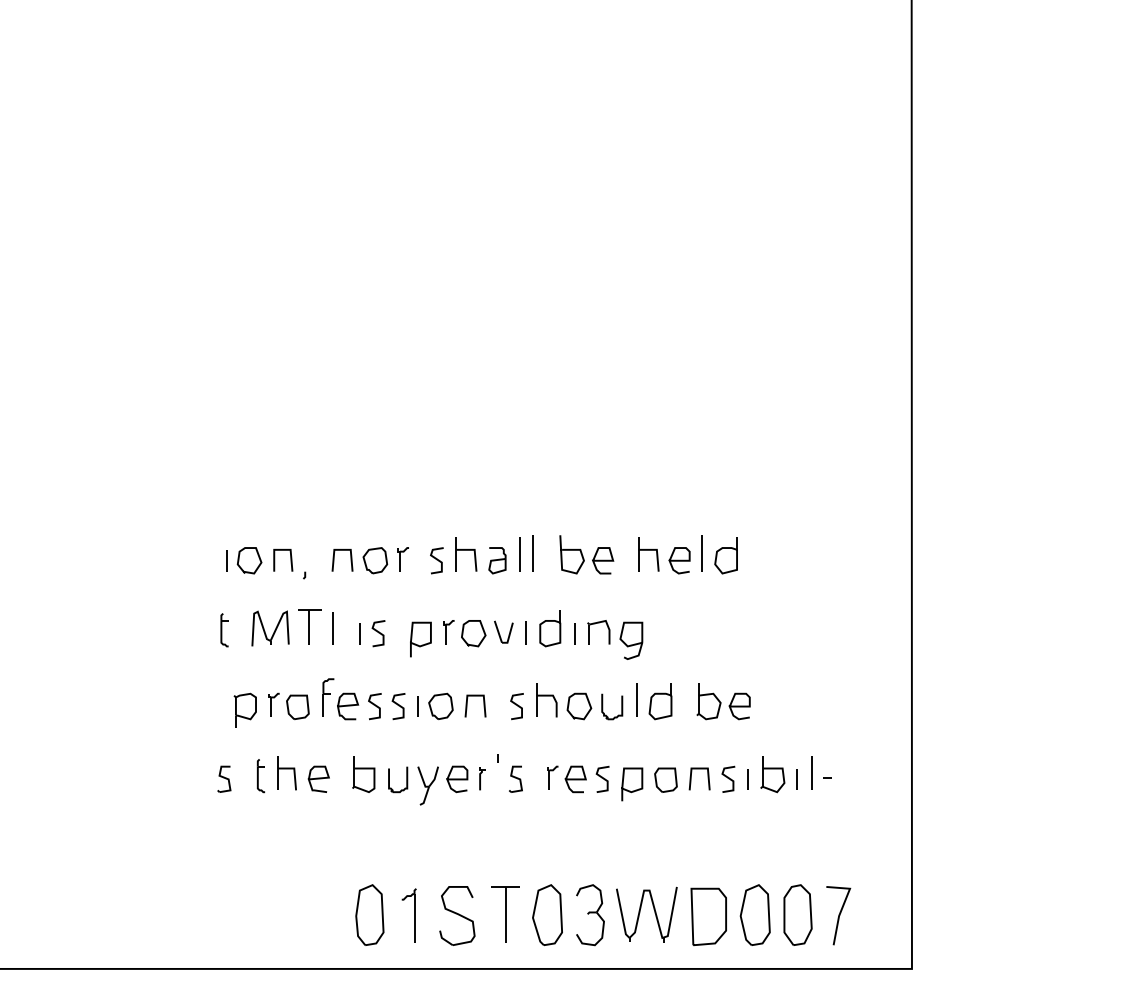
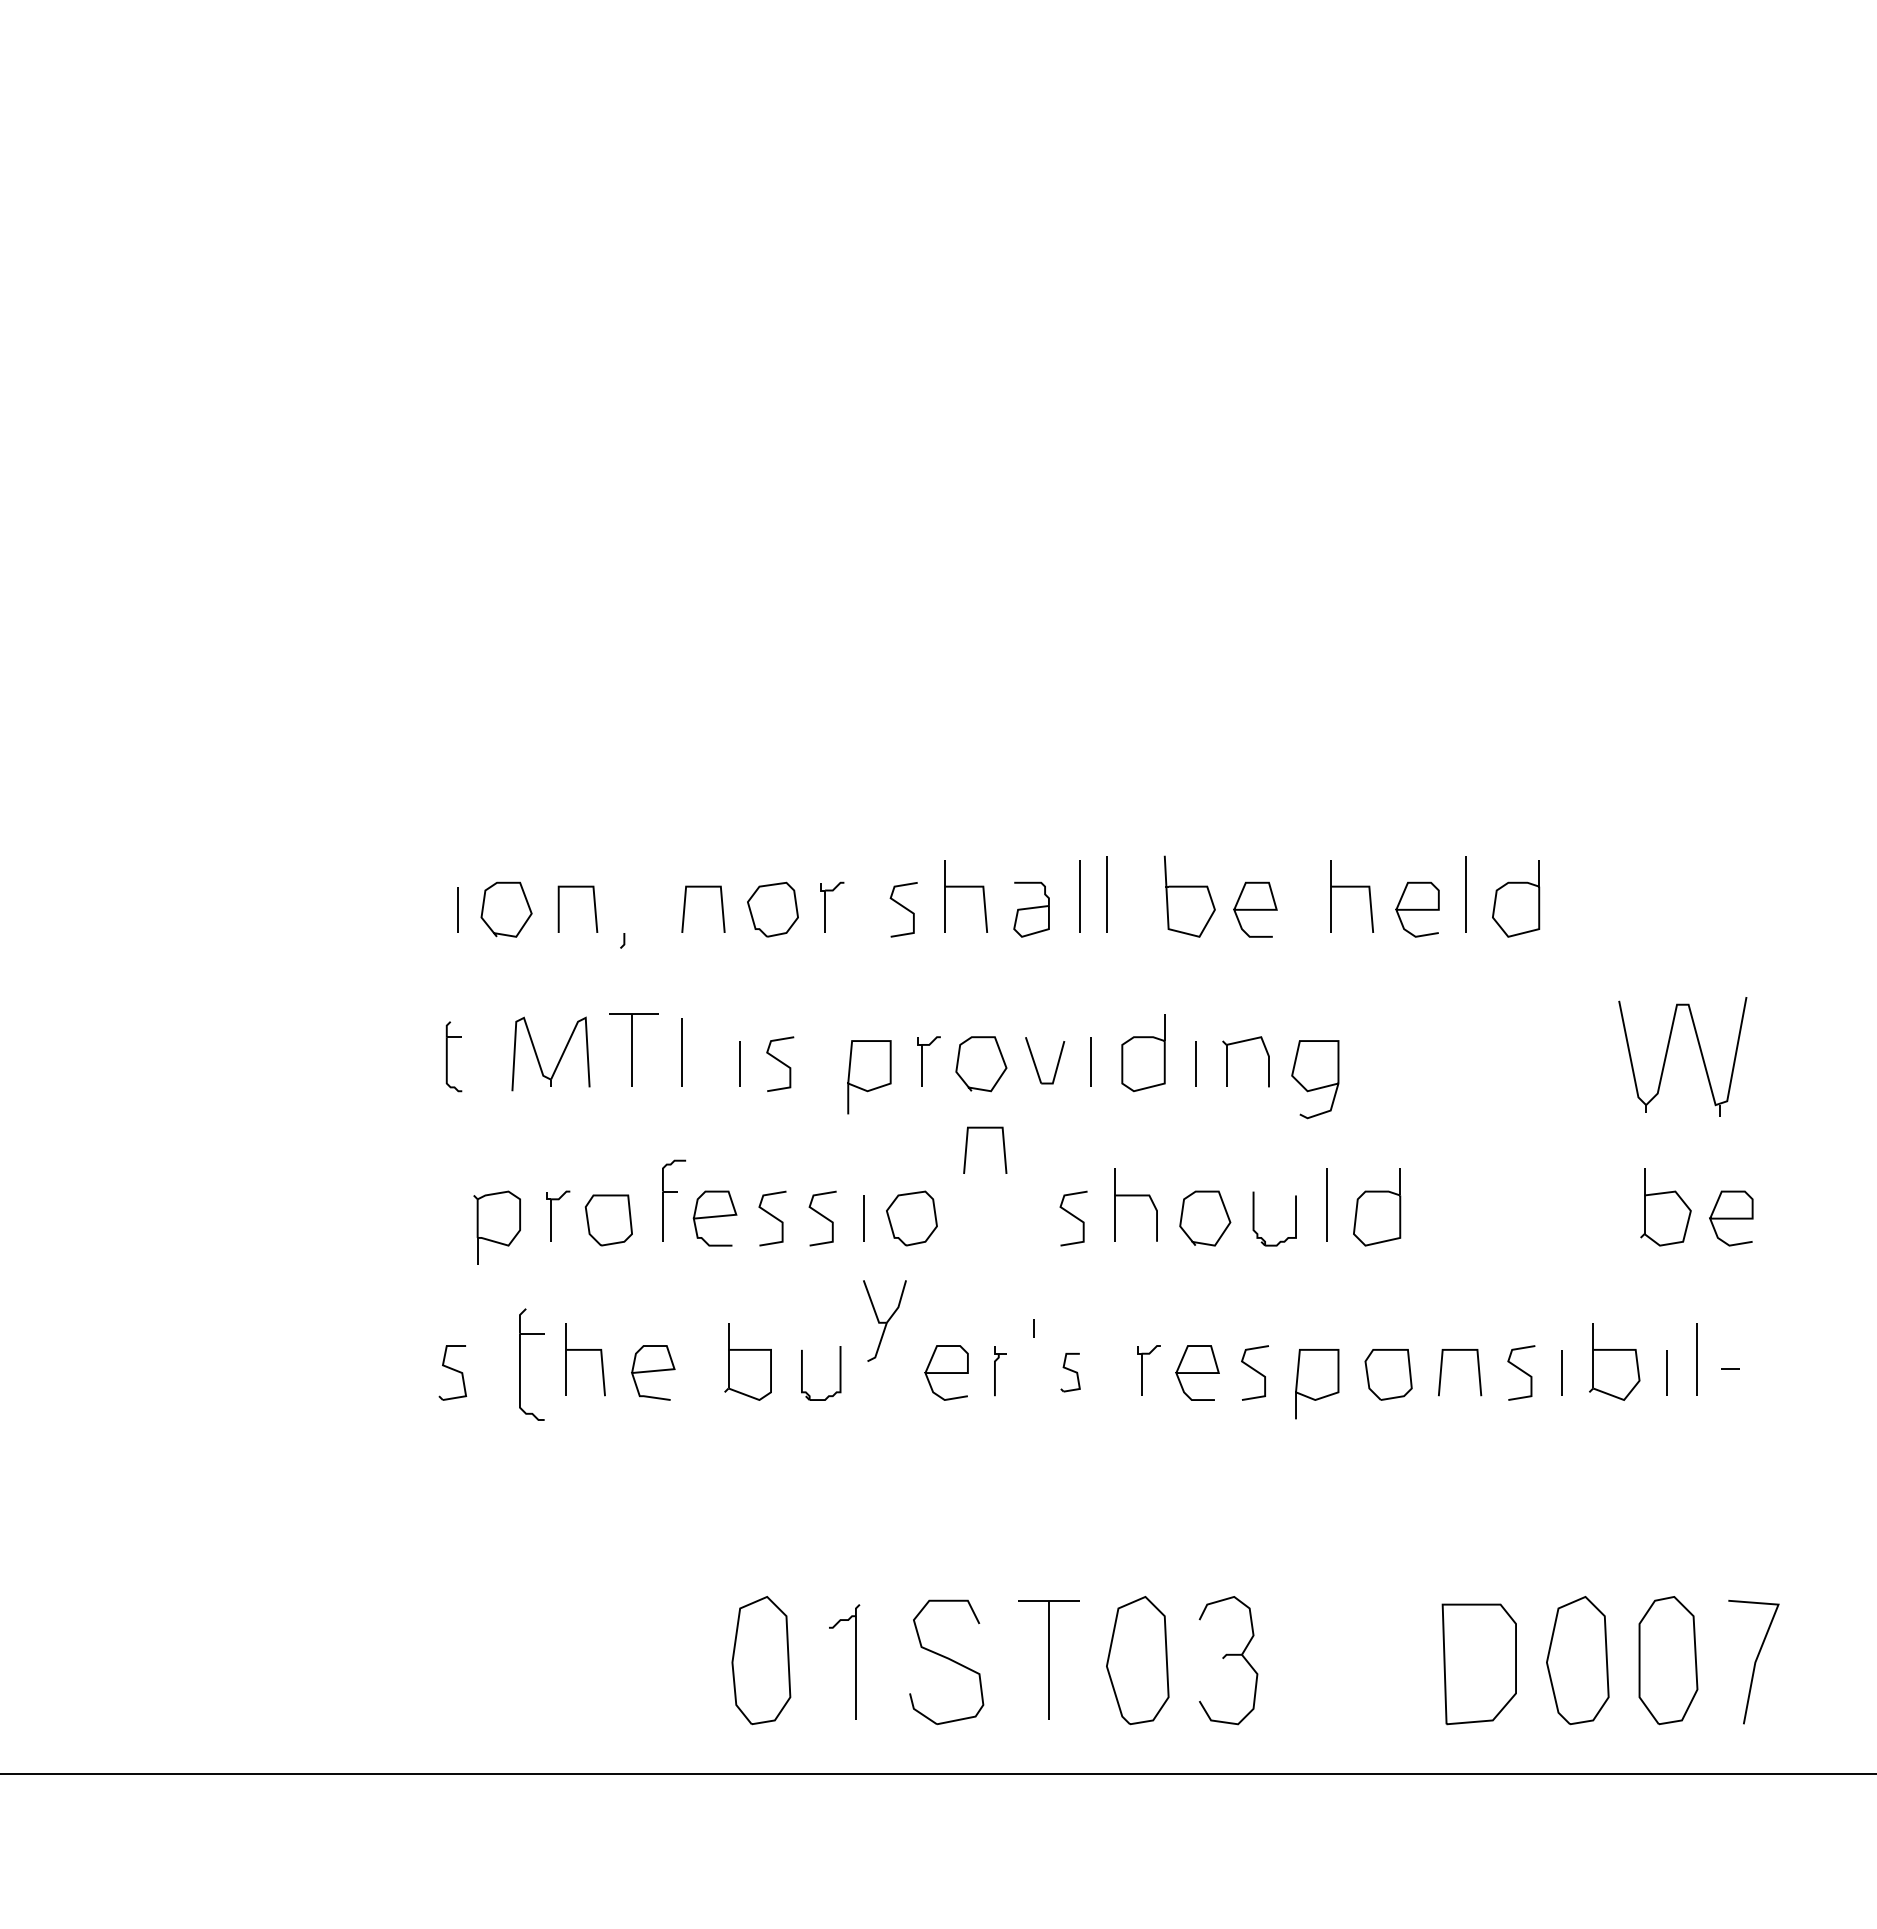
part: (723, 701) -> (1696, 1207), moved
line: (467, 705) -> (968, 1148), moved
part: (260, 776) -> (529, 1366), size x1.6
part: (515, 778) -> (1069, 1371), size x0.7
part: (427, 785) -> (883, 1320), moved
part: (640, 913) -> (1669, 1053), moved

